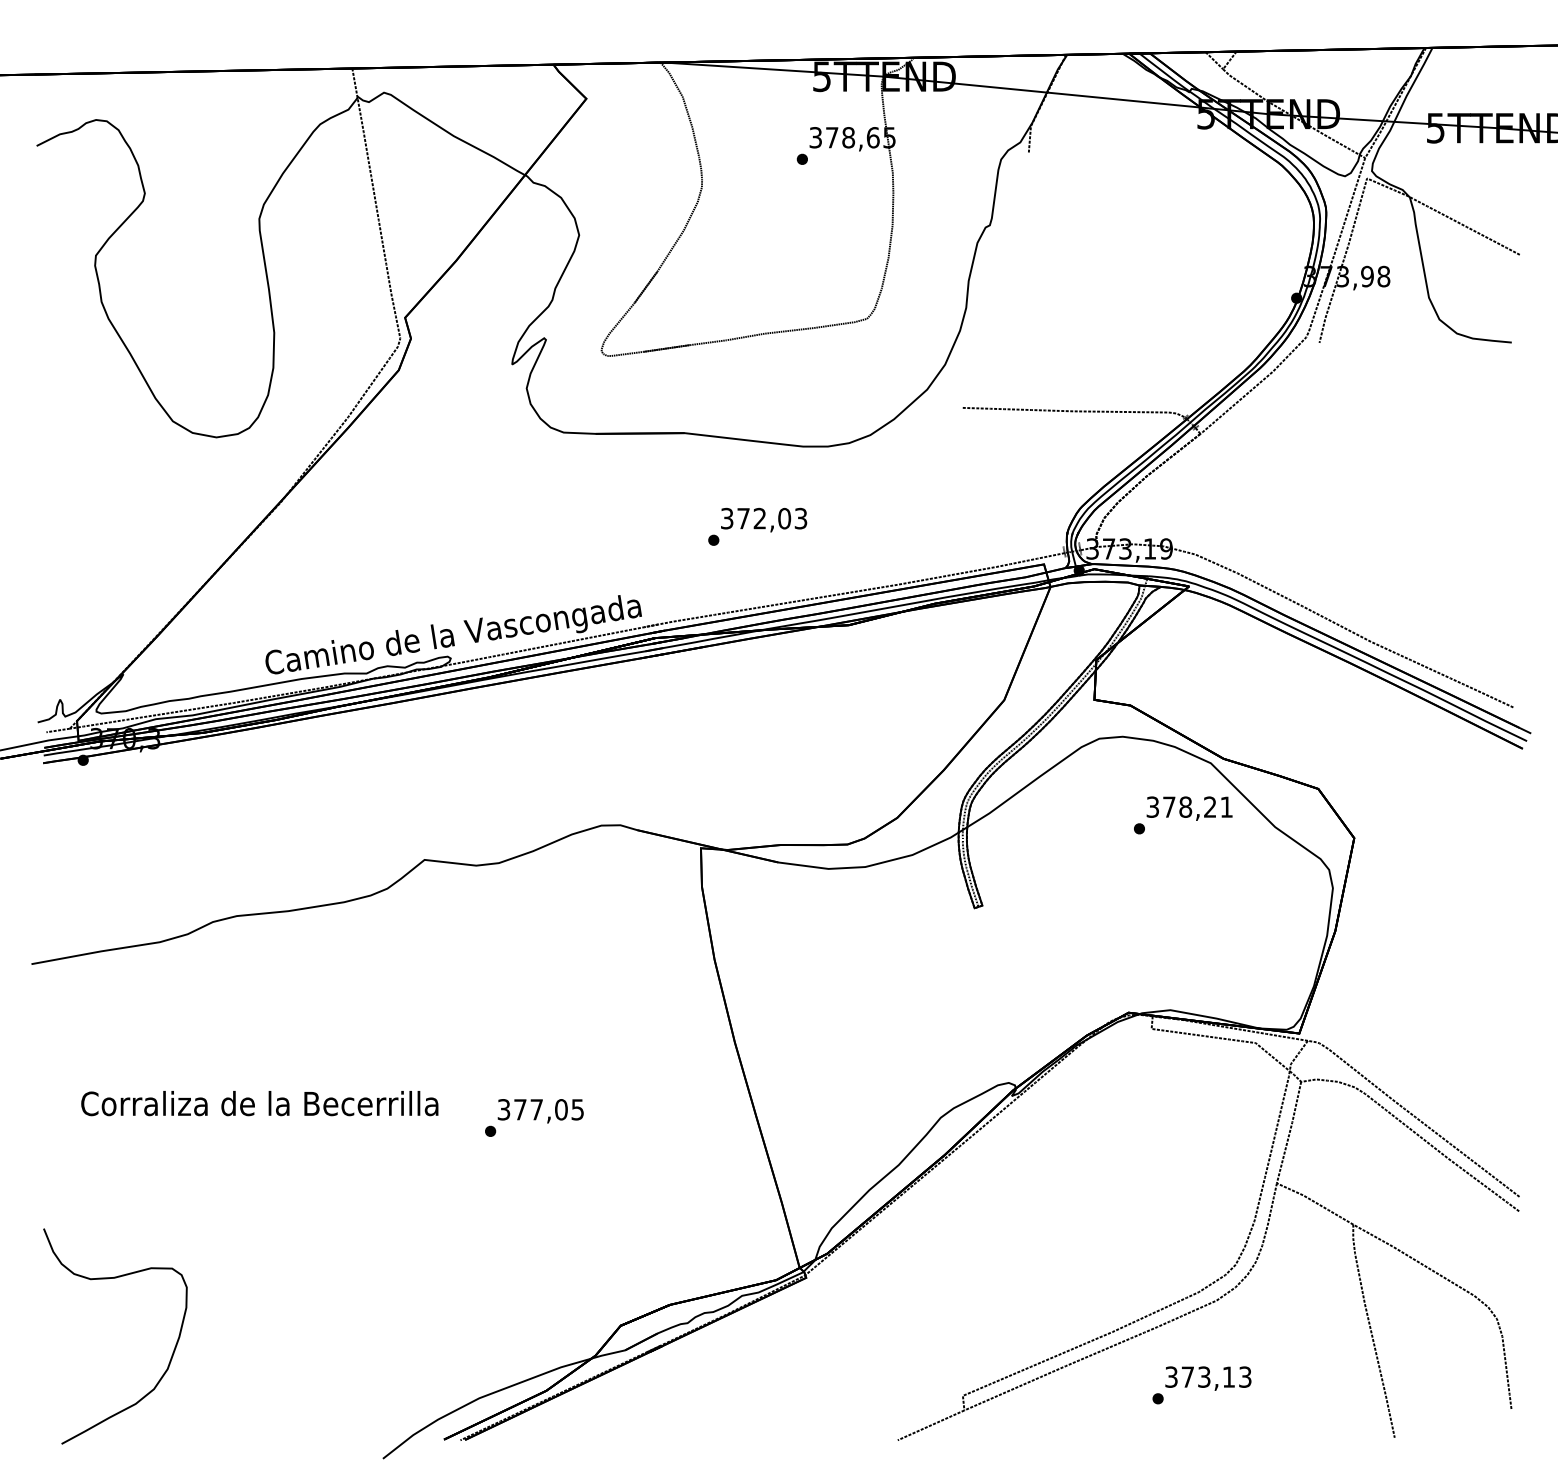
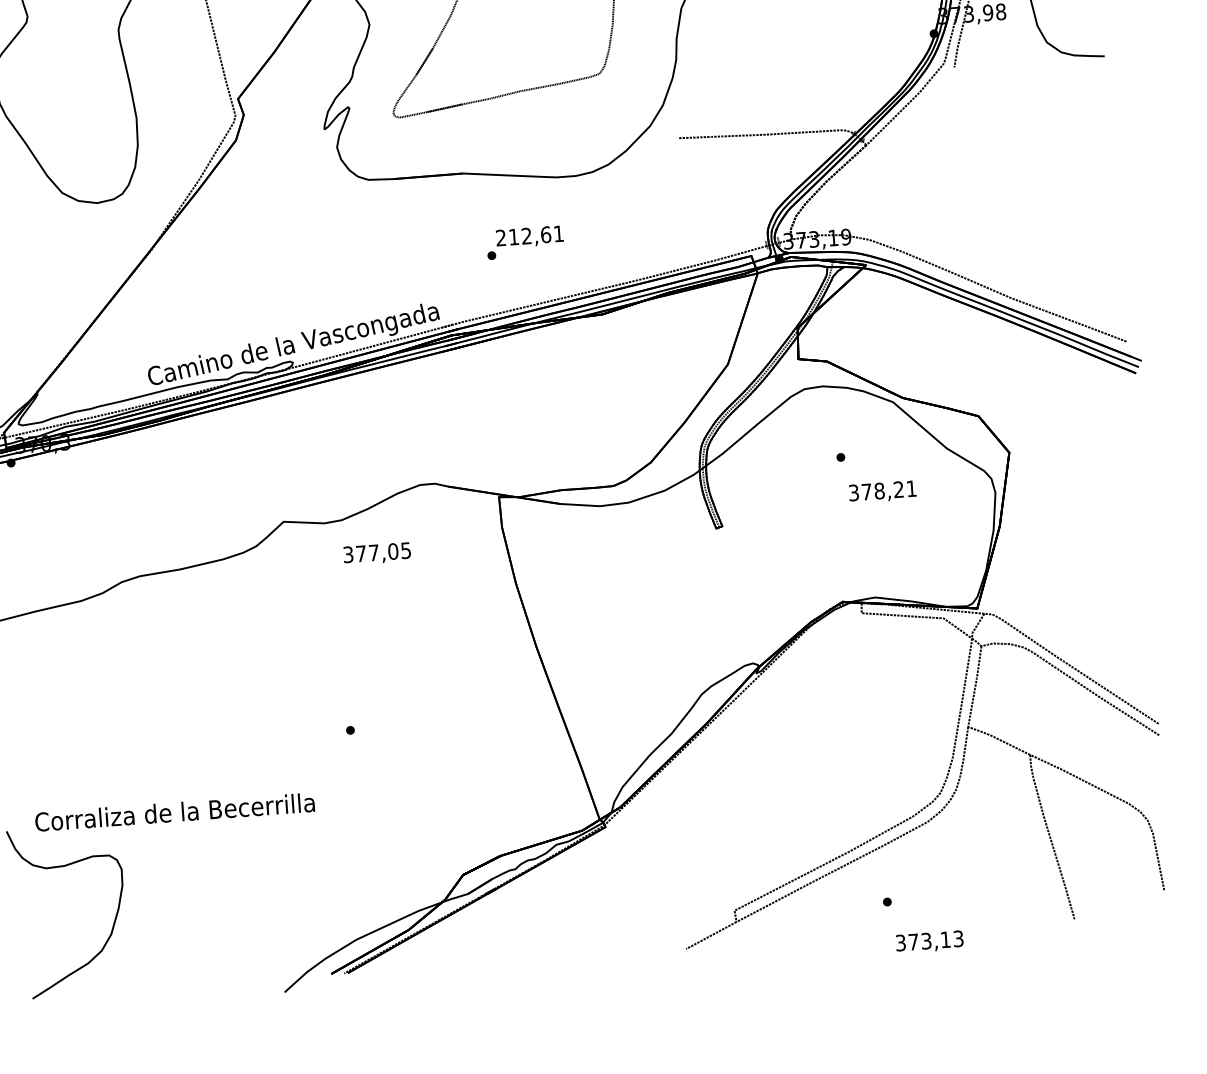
text: (764, 518) -> (530, 235), 372,03 -> 212,61
text: (1189, 808) -> (882, 491), moved
text: (259, 1103) -> (174, 812), moved
text: (540, 1111) -> (377, 554), moved
text: (1208, 1378) -> (929, 941), moved

